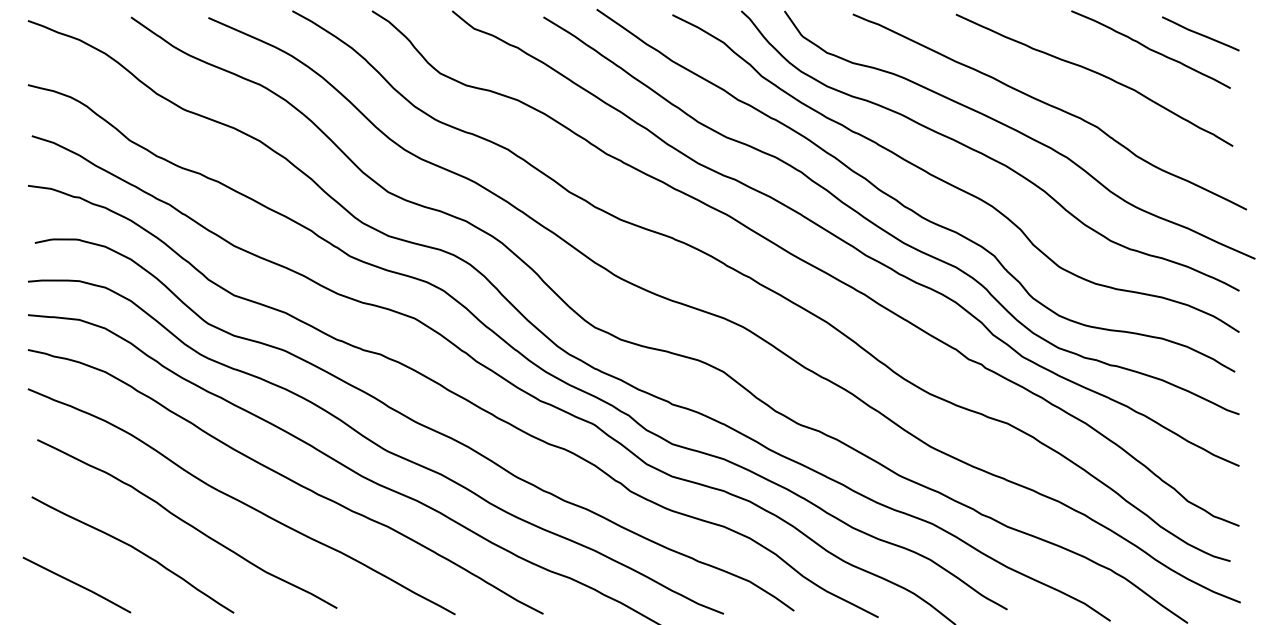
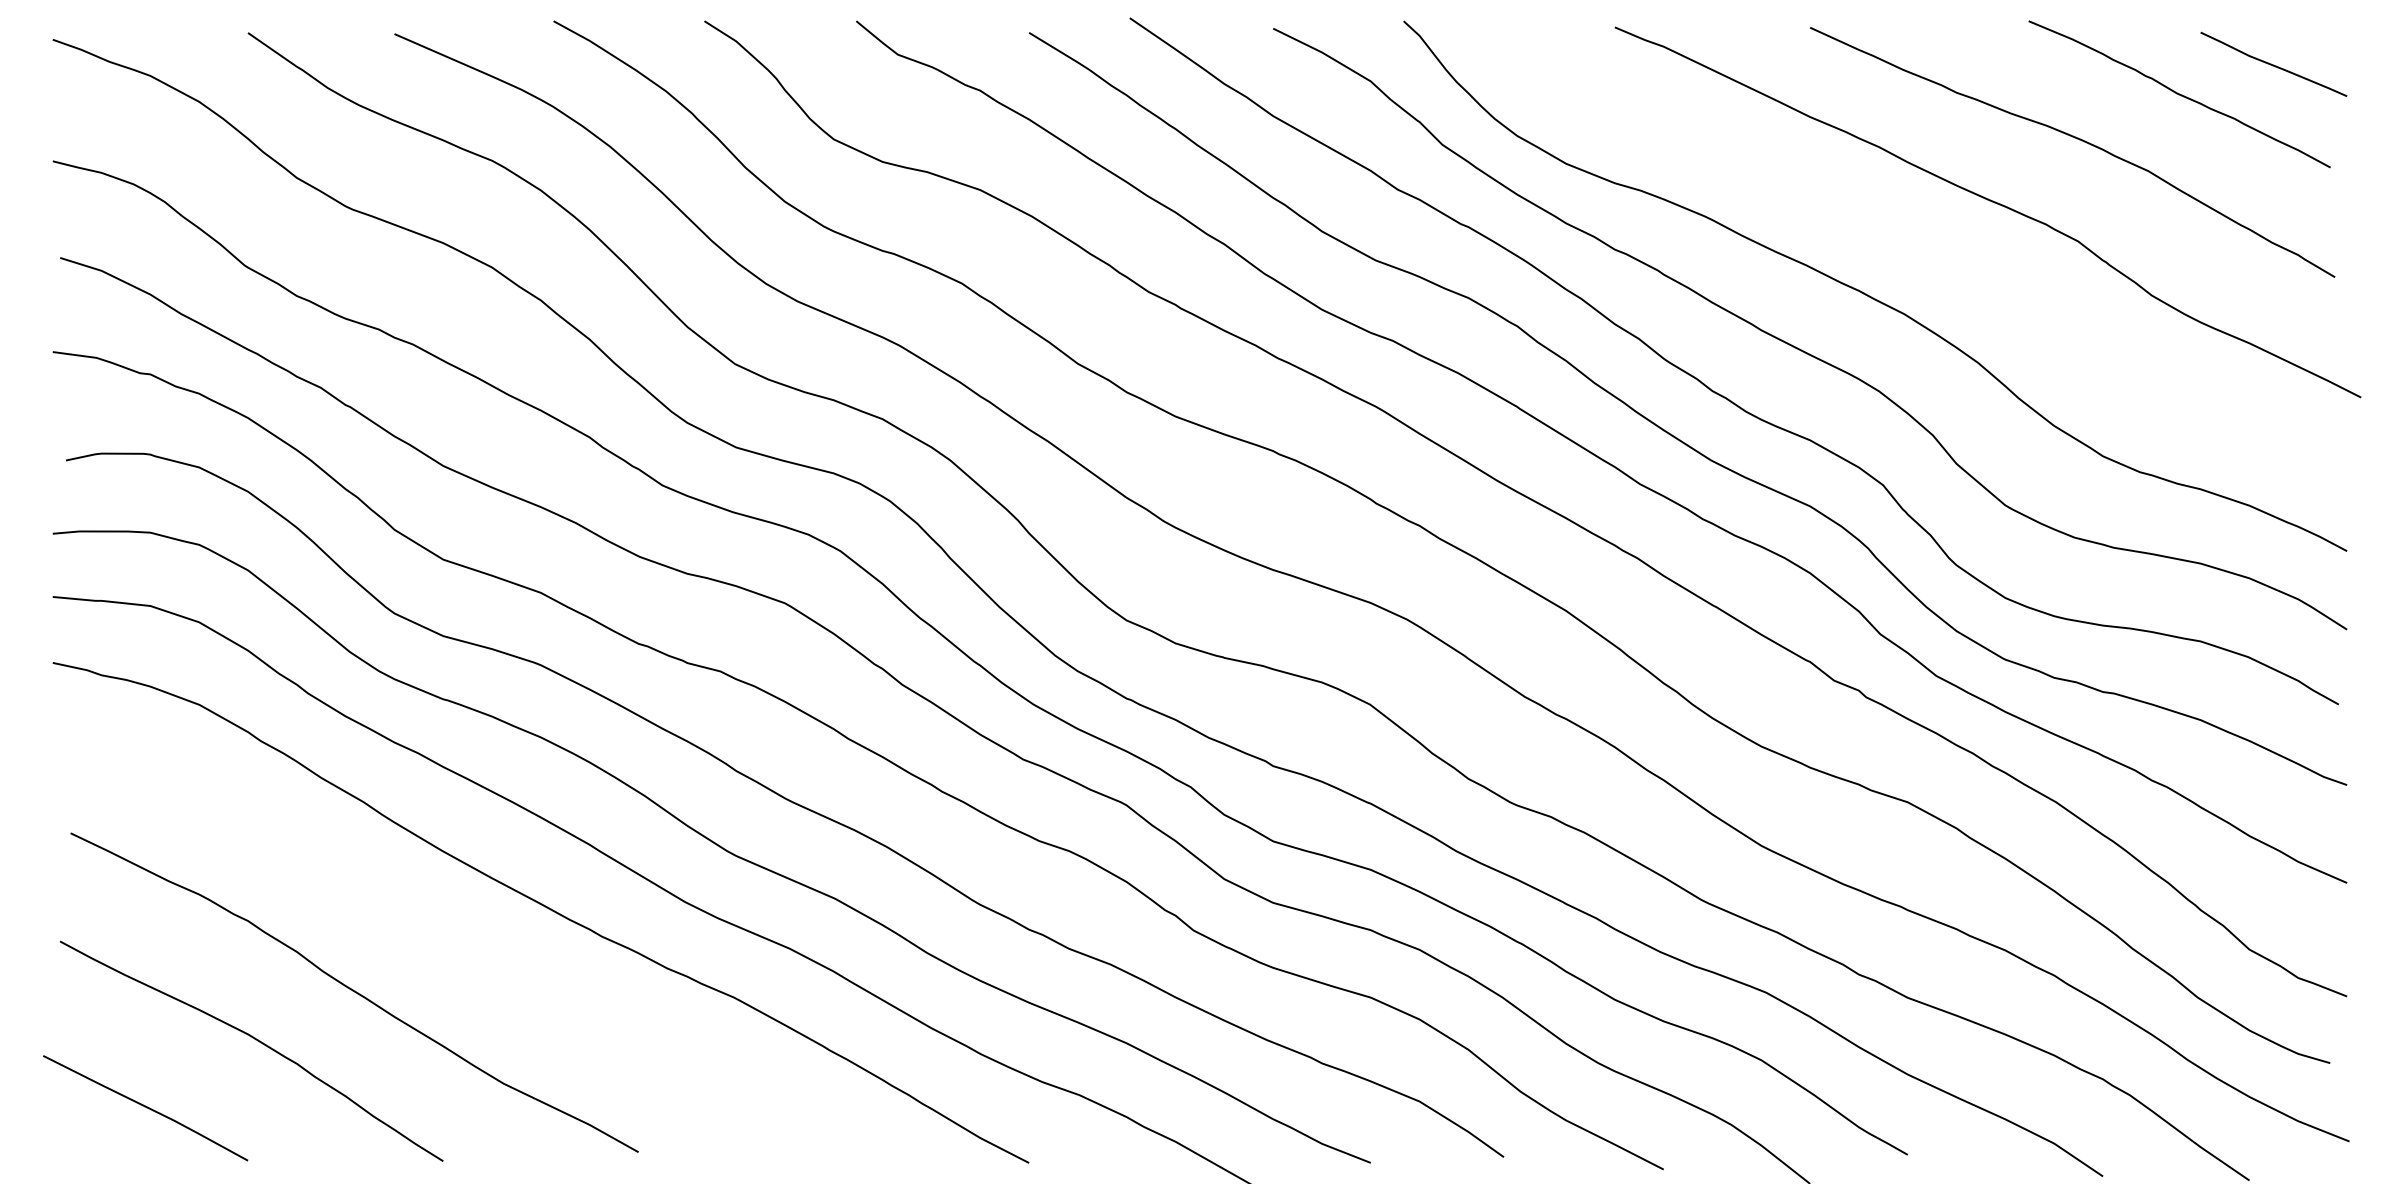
curve: (1019, 133) -> (1930, 253), removed
curve: (241, 501) -> (457, 949), removed

